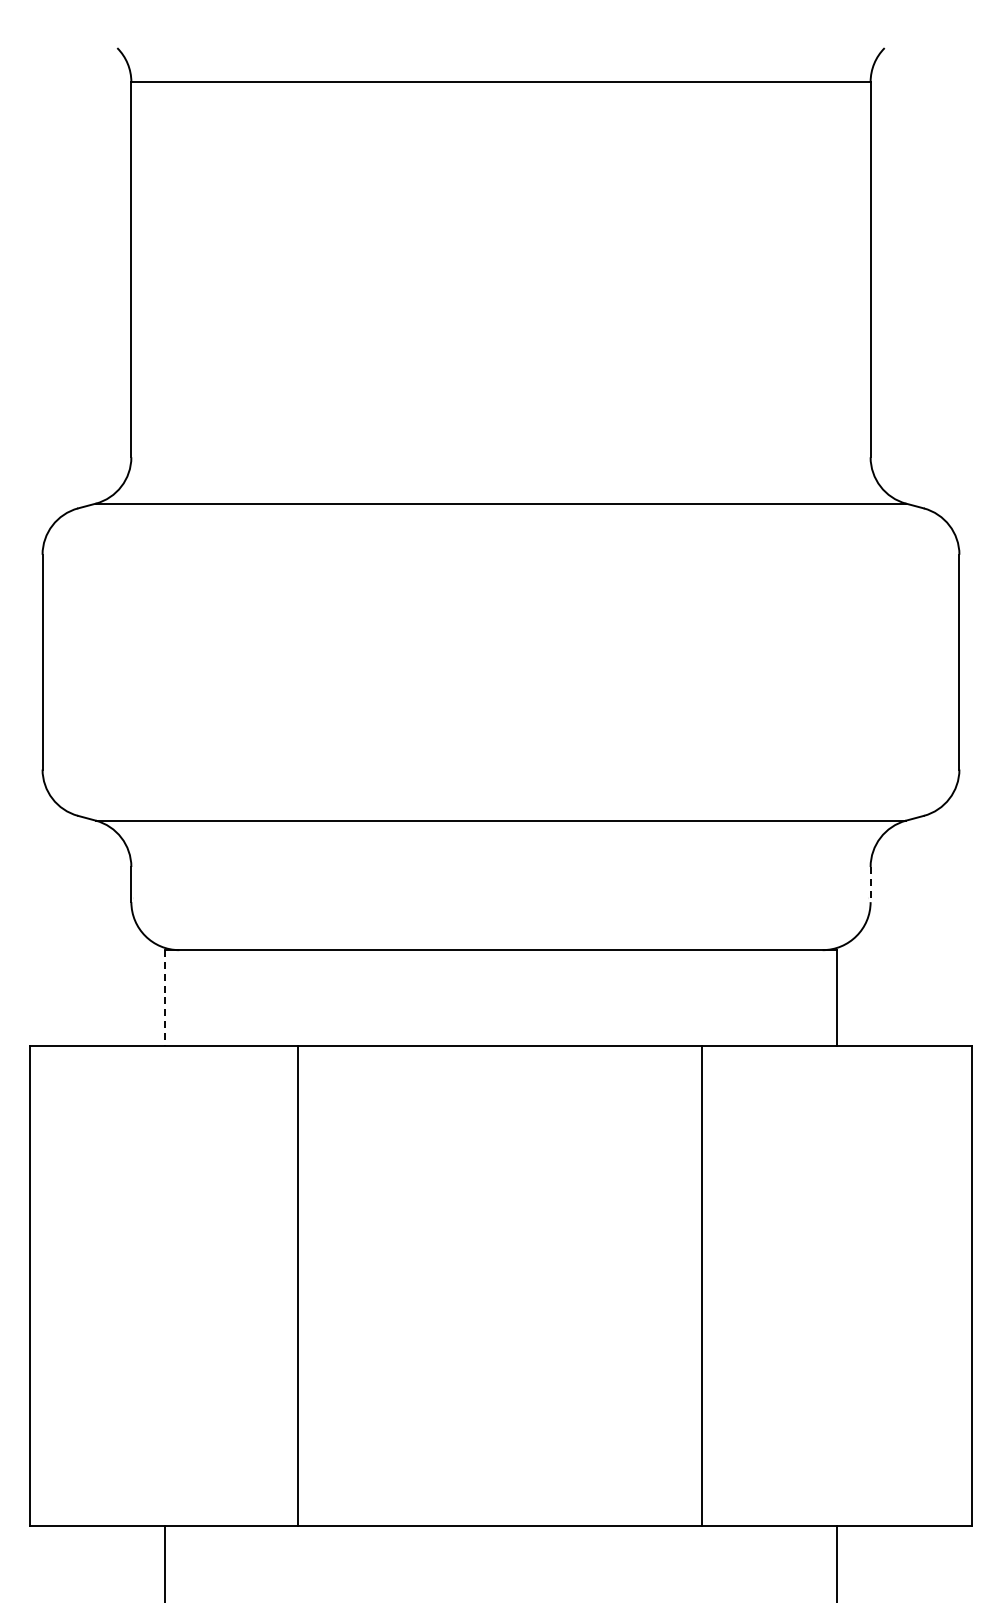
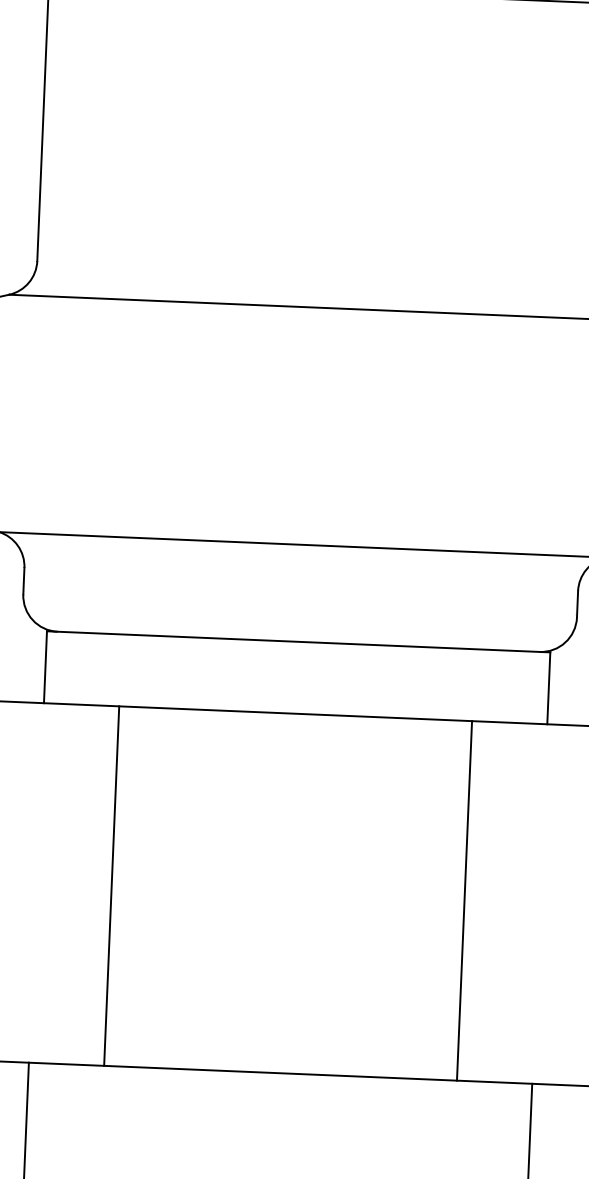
line: (870, 884) -> (577, 604), dashed -> solid
line: (164, 998) -> (45, 667), dashed -> solid
line: (298, 1286) -> (111, 886), moved
line: (701, 1286) -> (464, 901), moved

